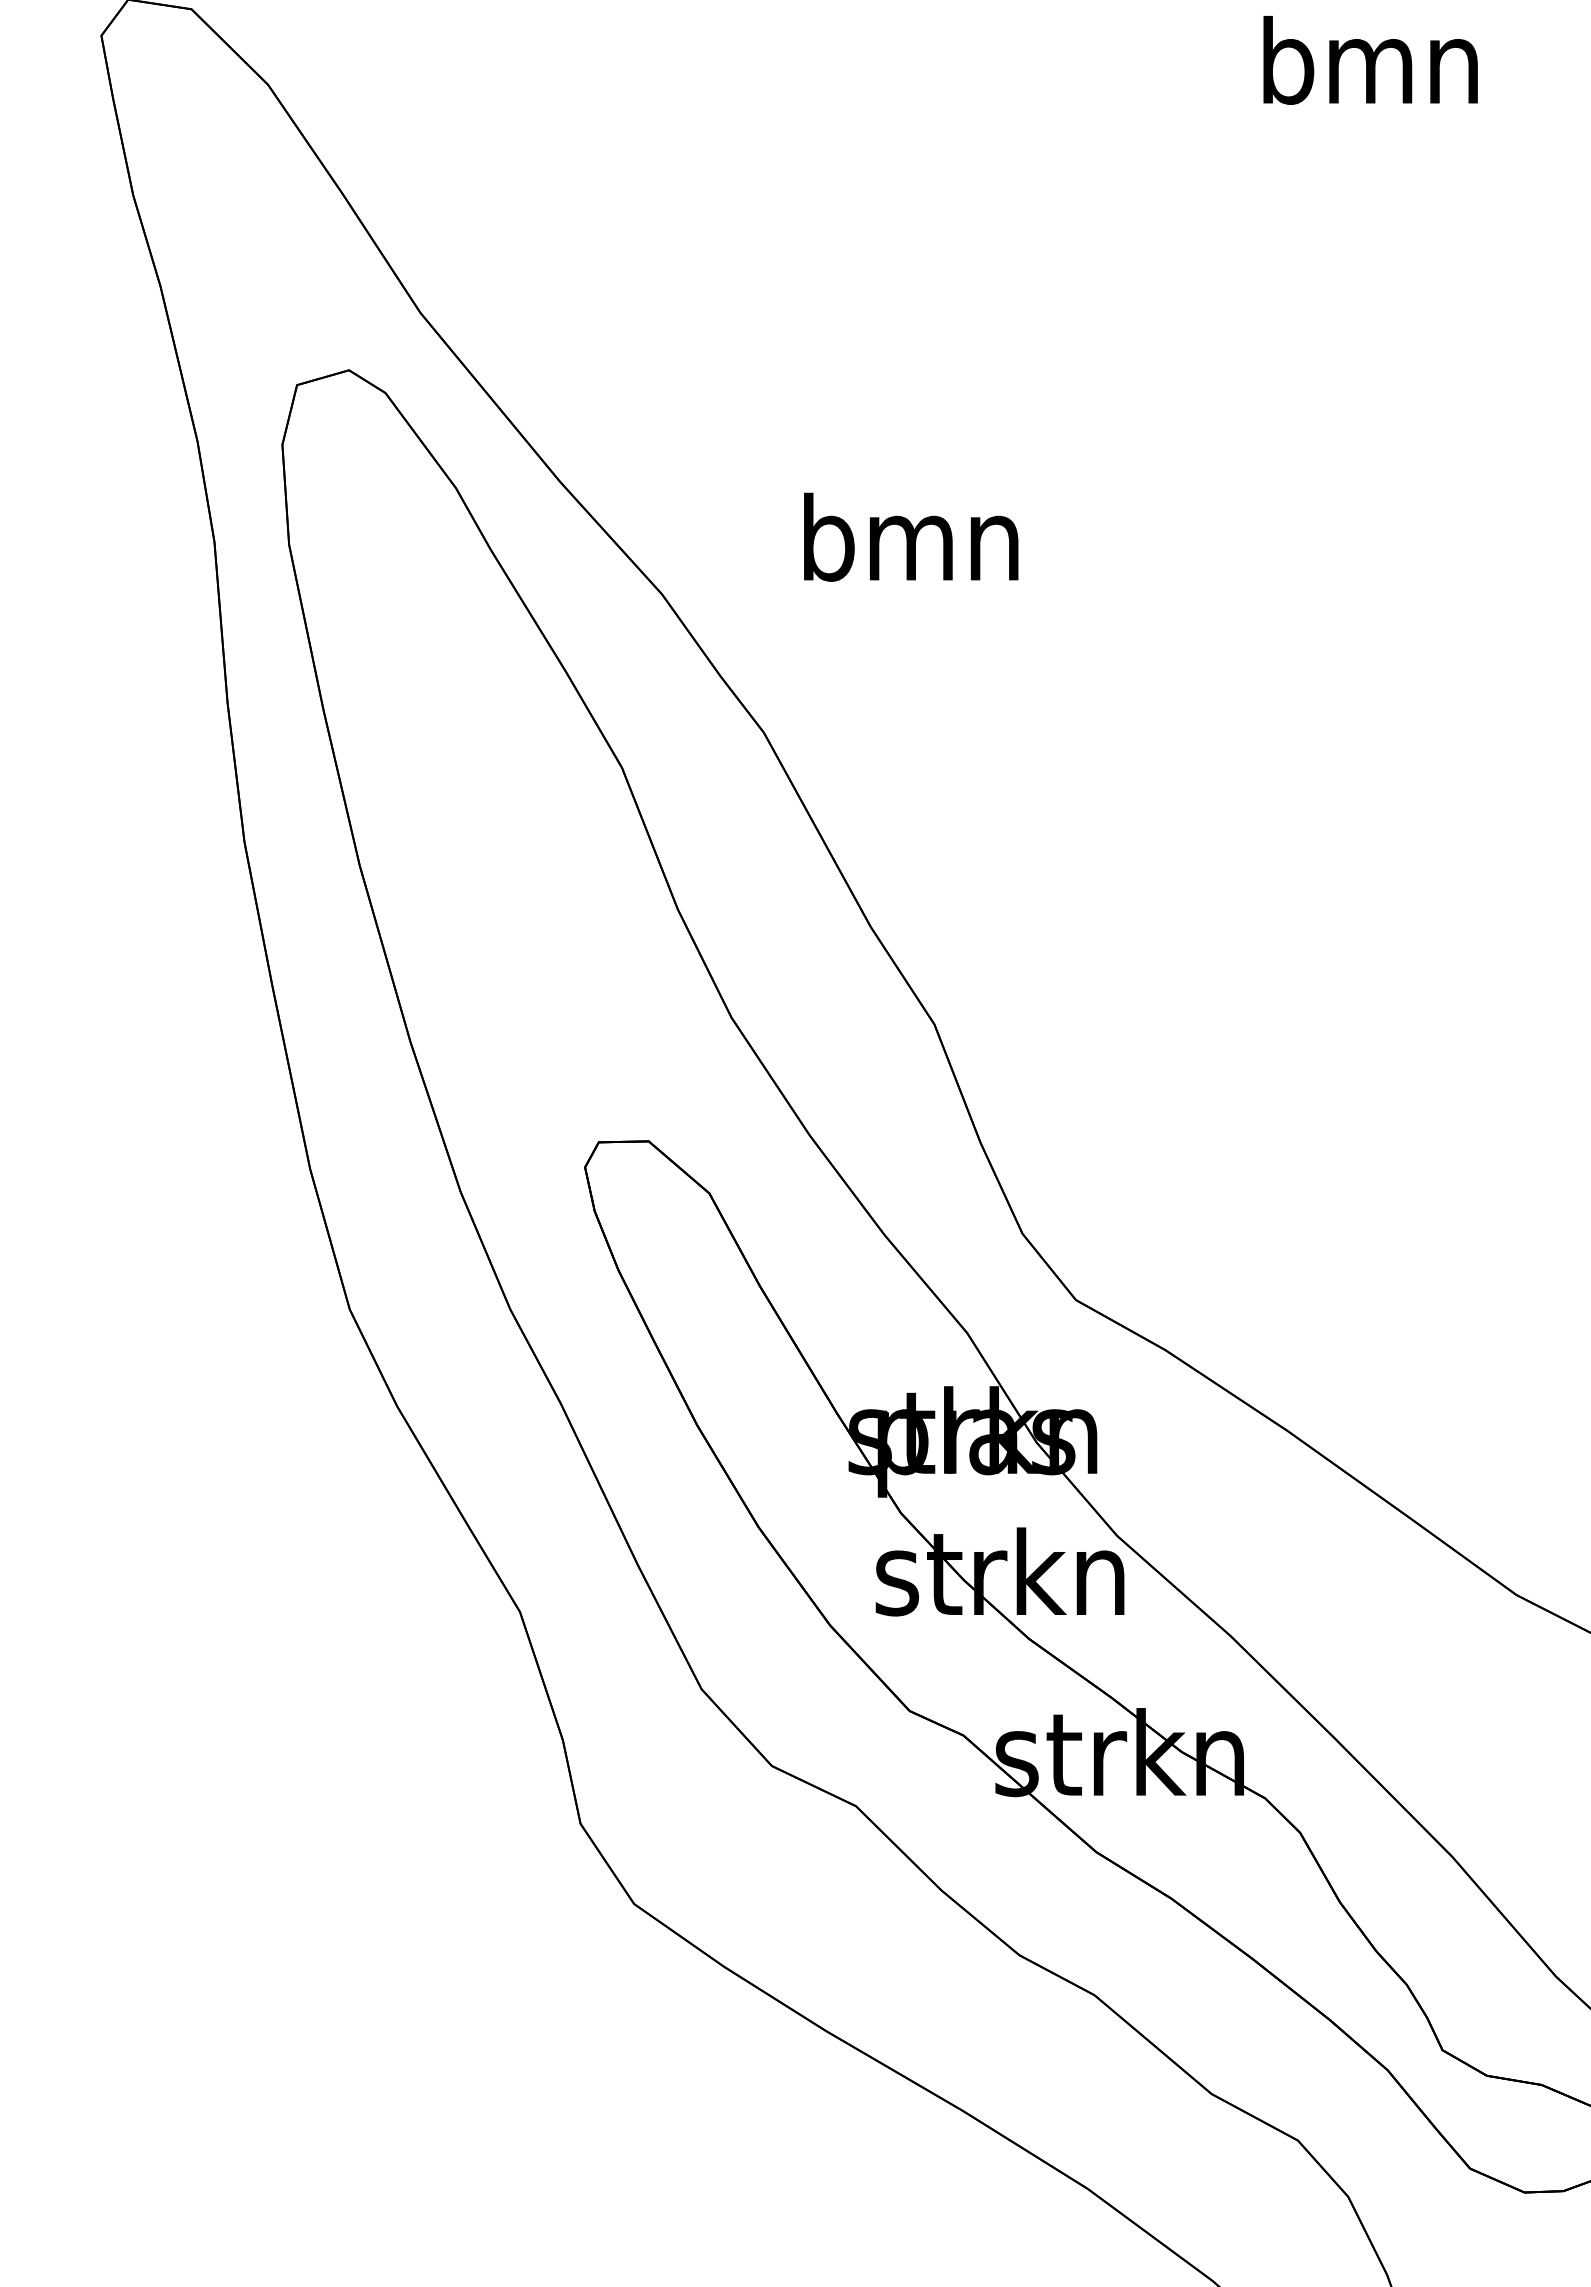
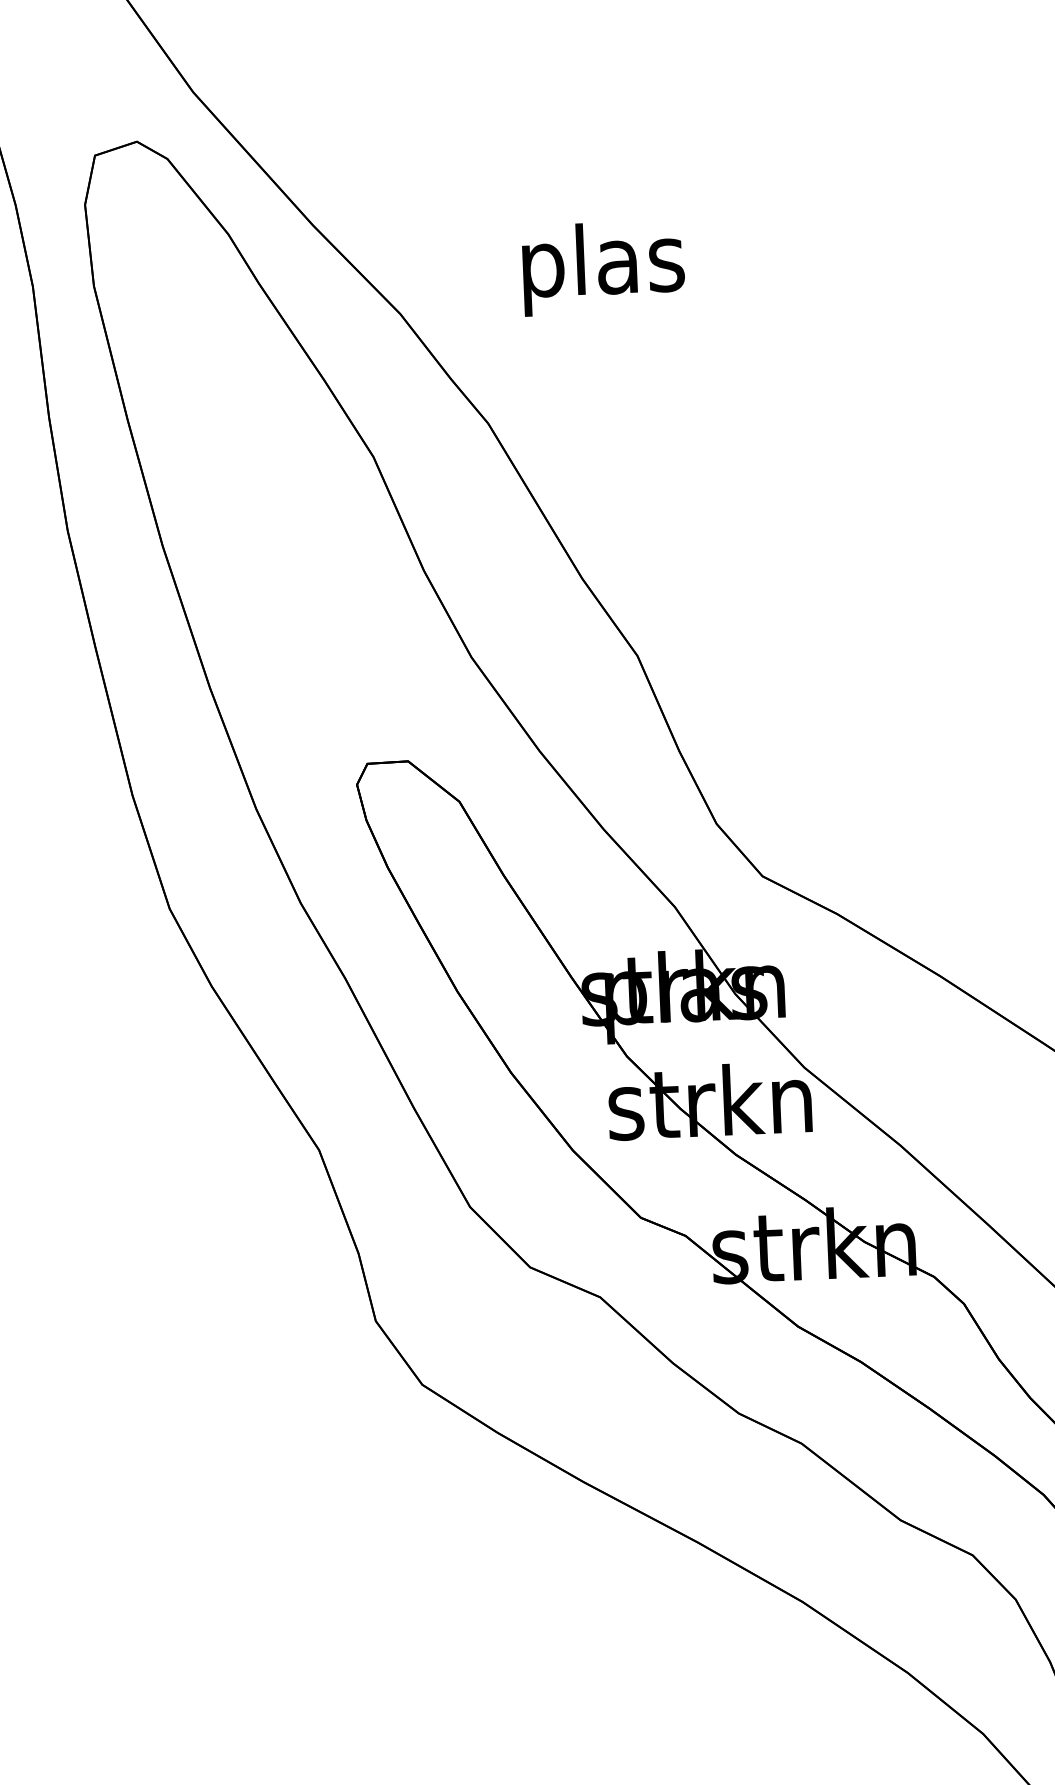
text: (911, 548) -> (602, 268), bmn -> plas

